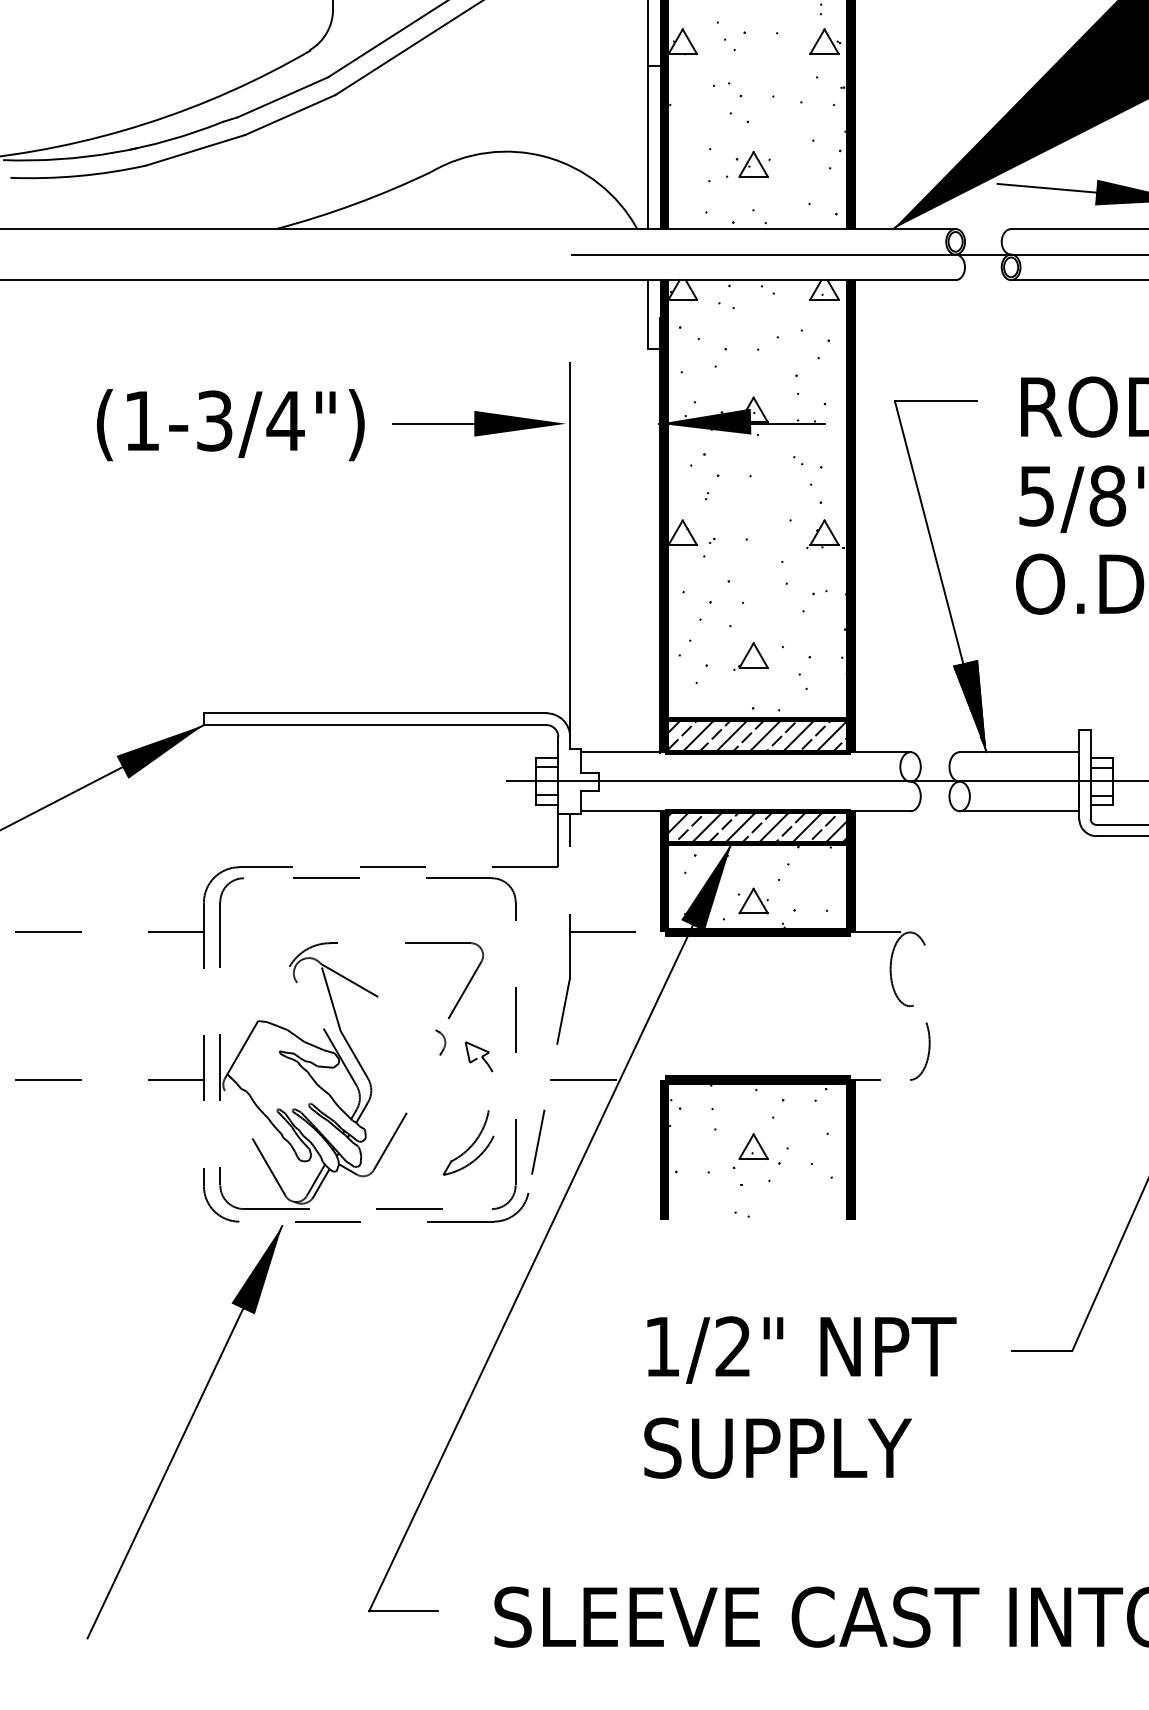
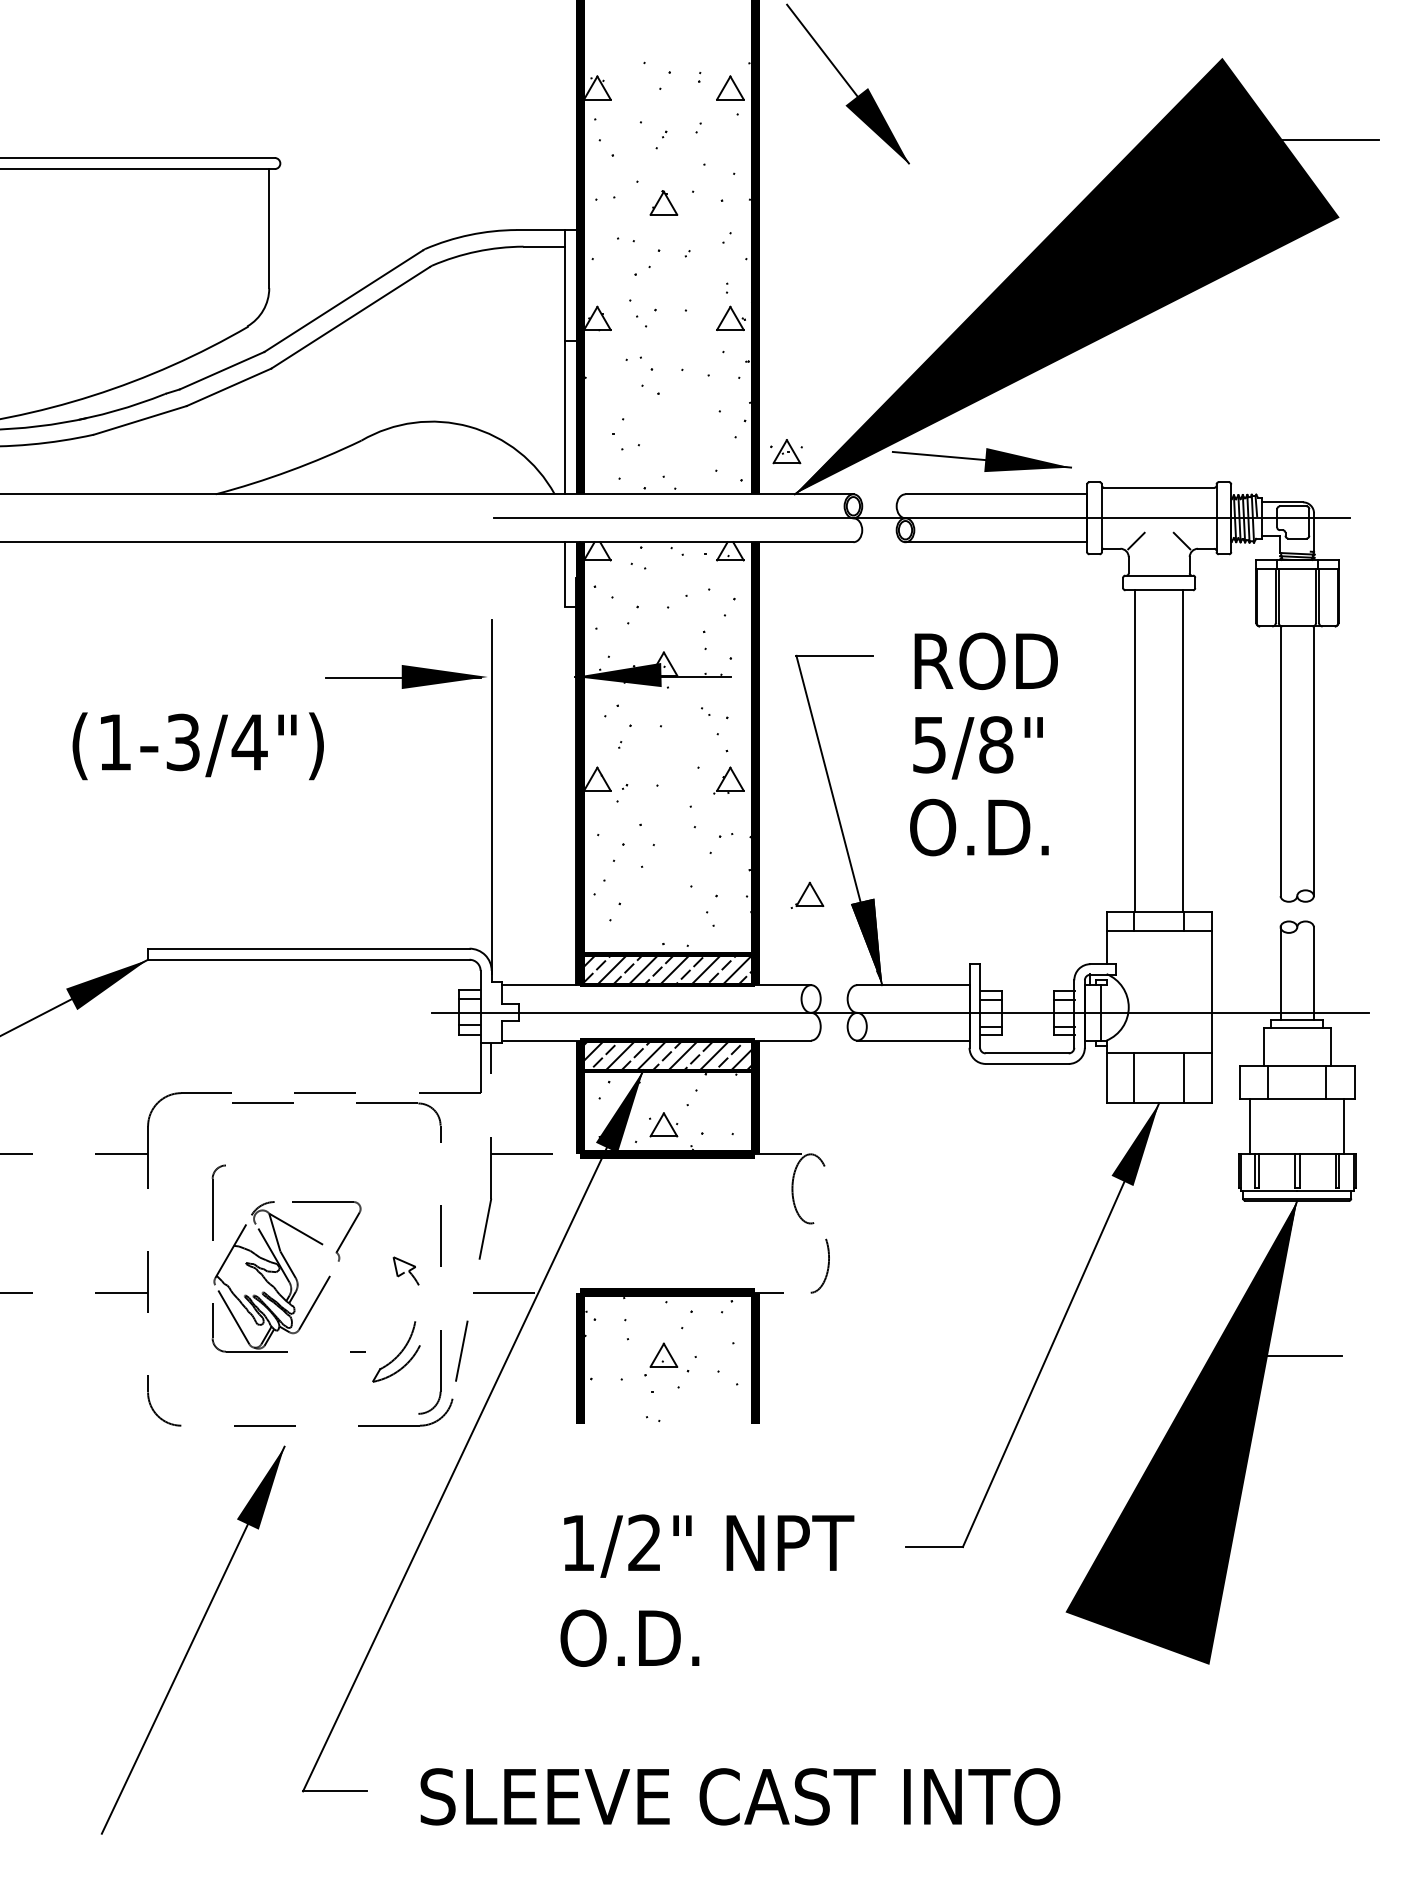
part: (753, 164) -> (786, 451), moved
text: (229, 425) -> (197, 746), moved
part: (751, 655) -> (807, 894), moved
part: (351, 1043) -> (286, 1258), size x0.6
part: (185, 1431) -> (193, 1639), moved
text: (777, 1447) -> (686, 1637), SUPPLY -> O.D.

